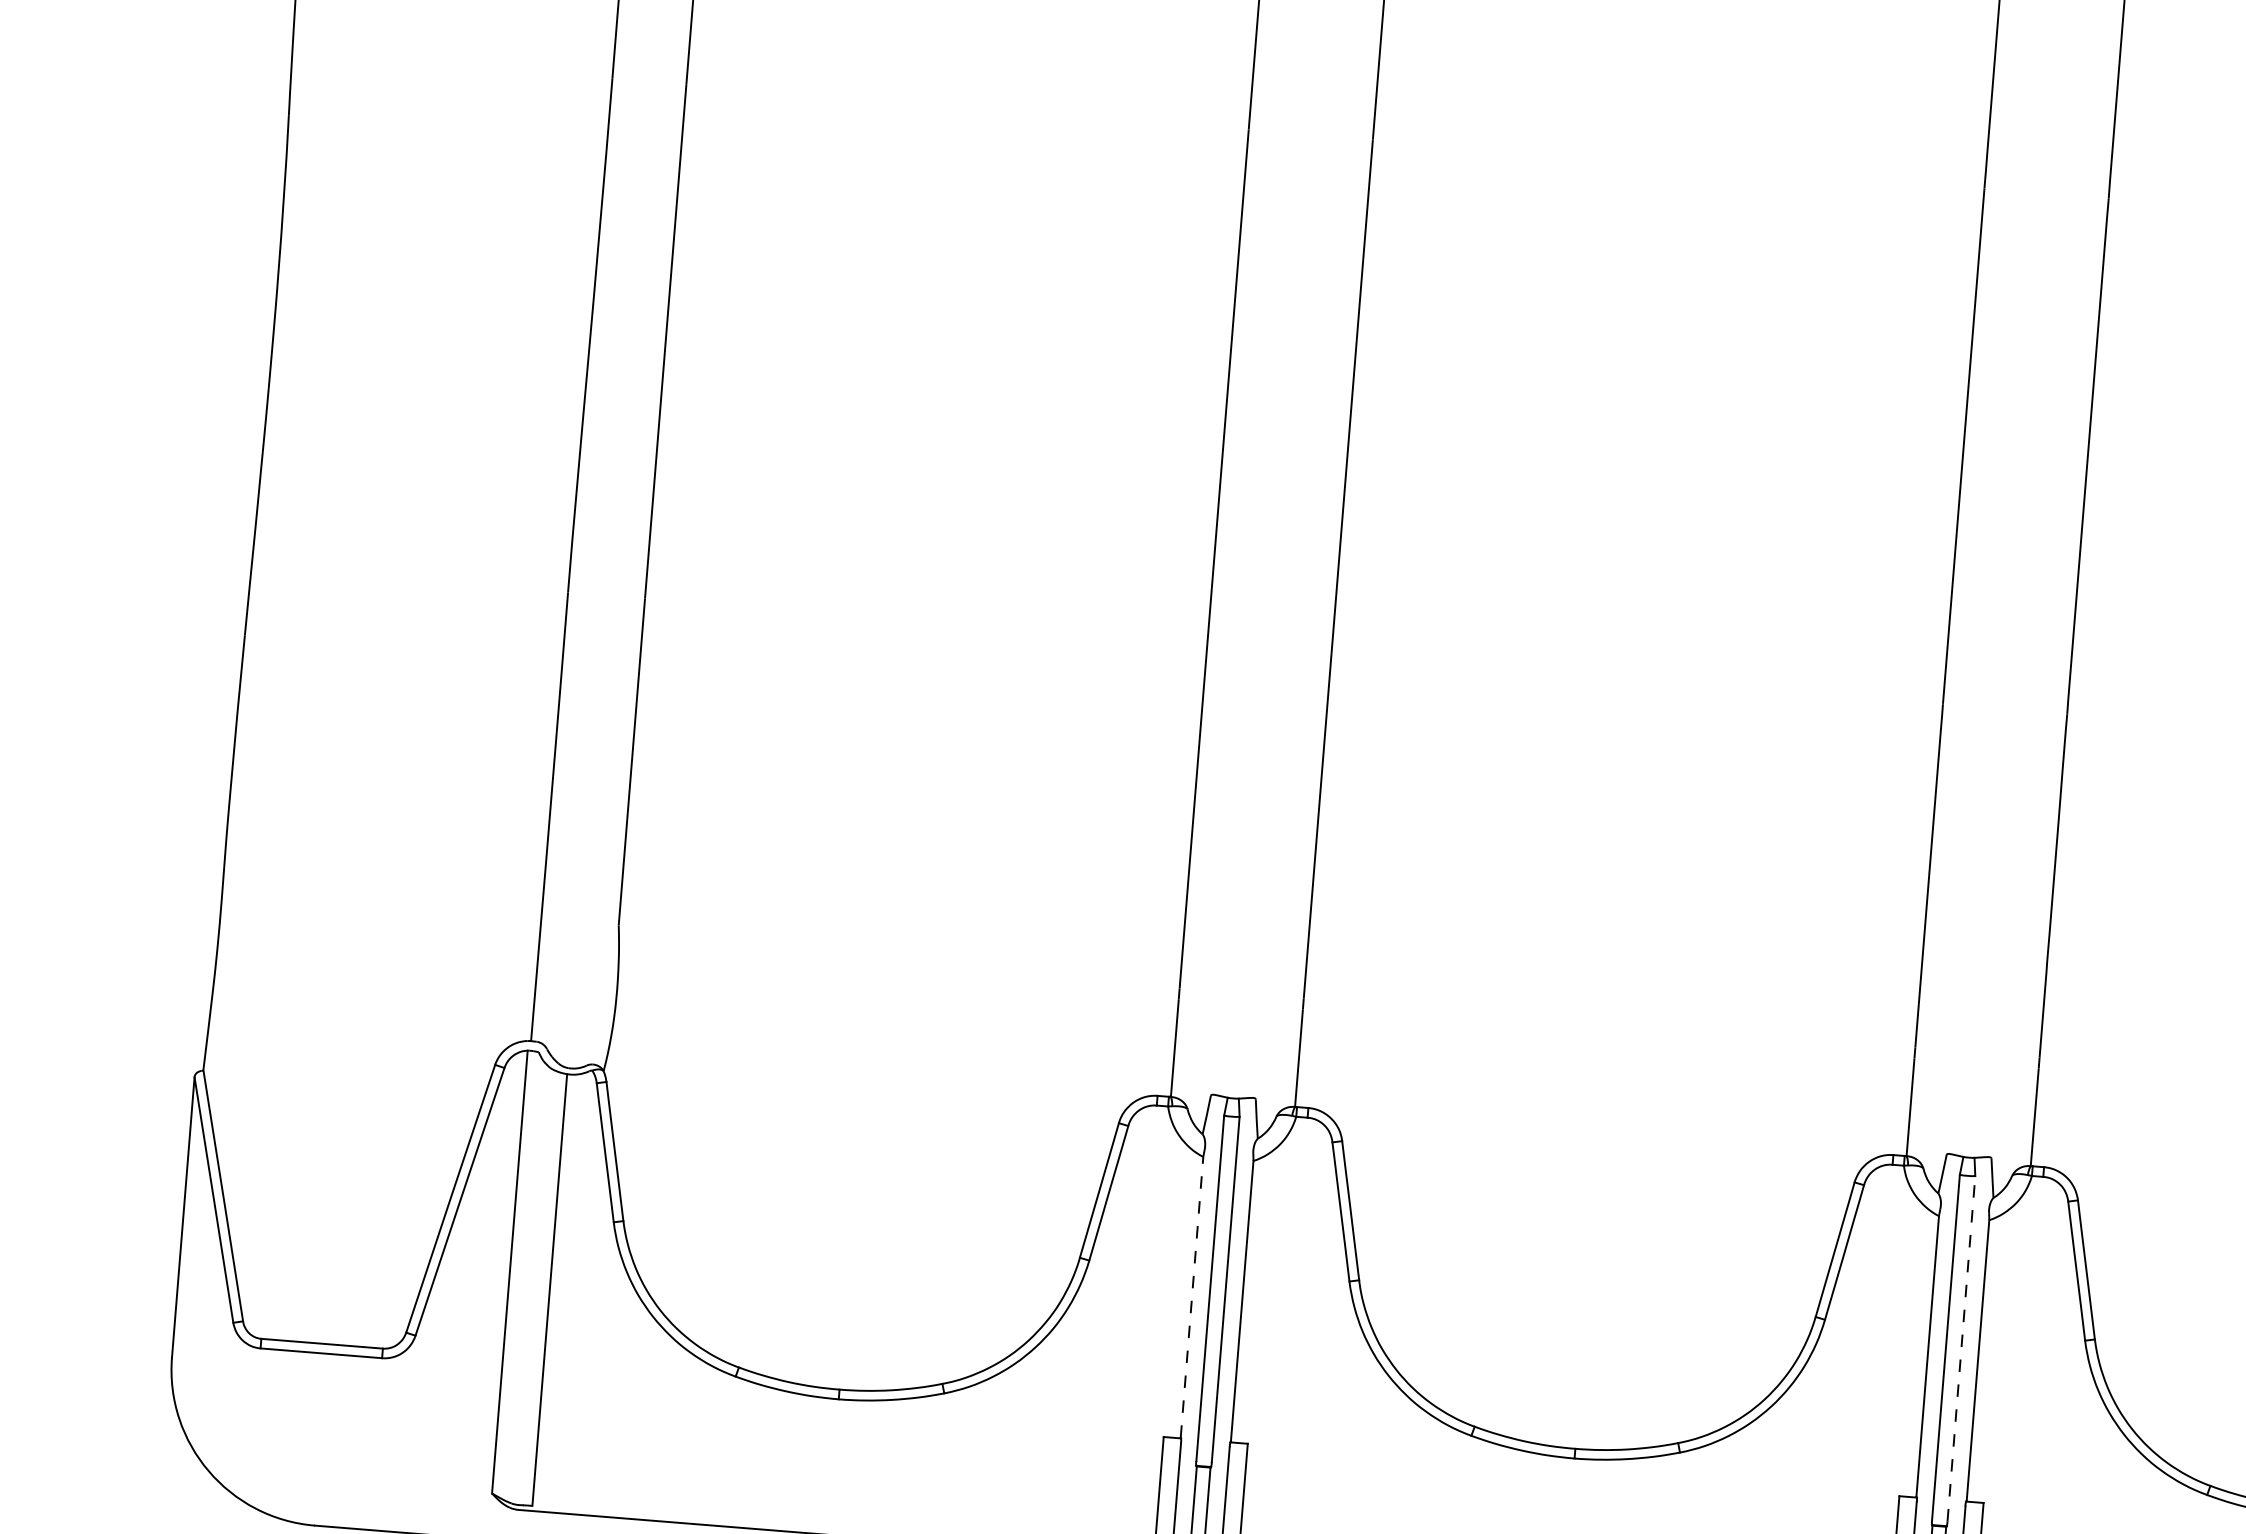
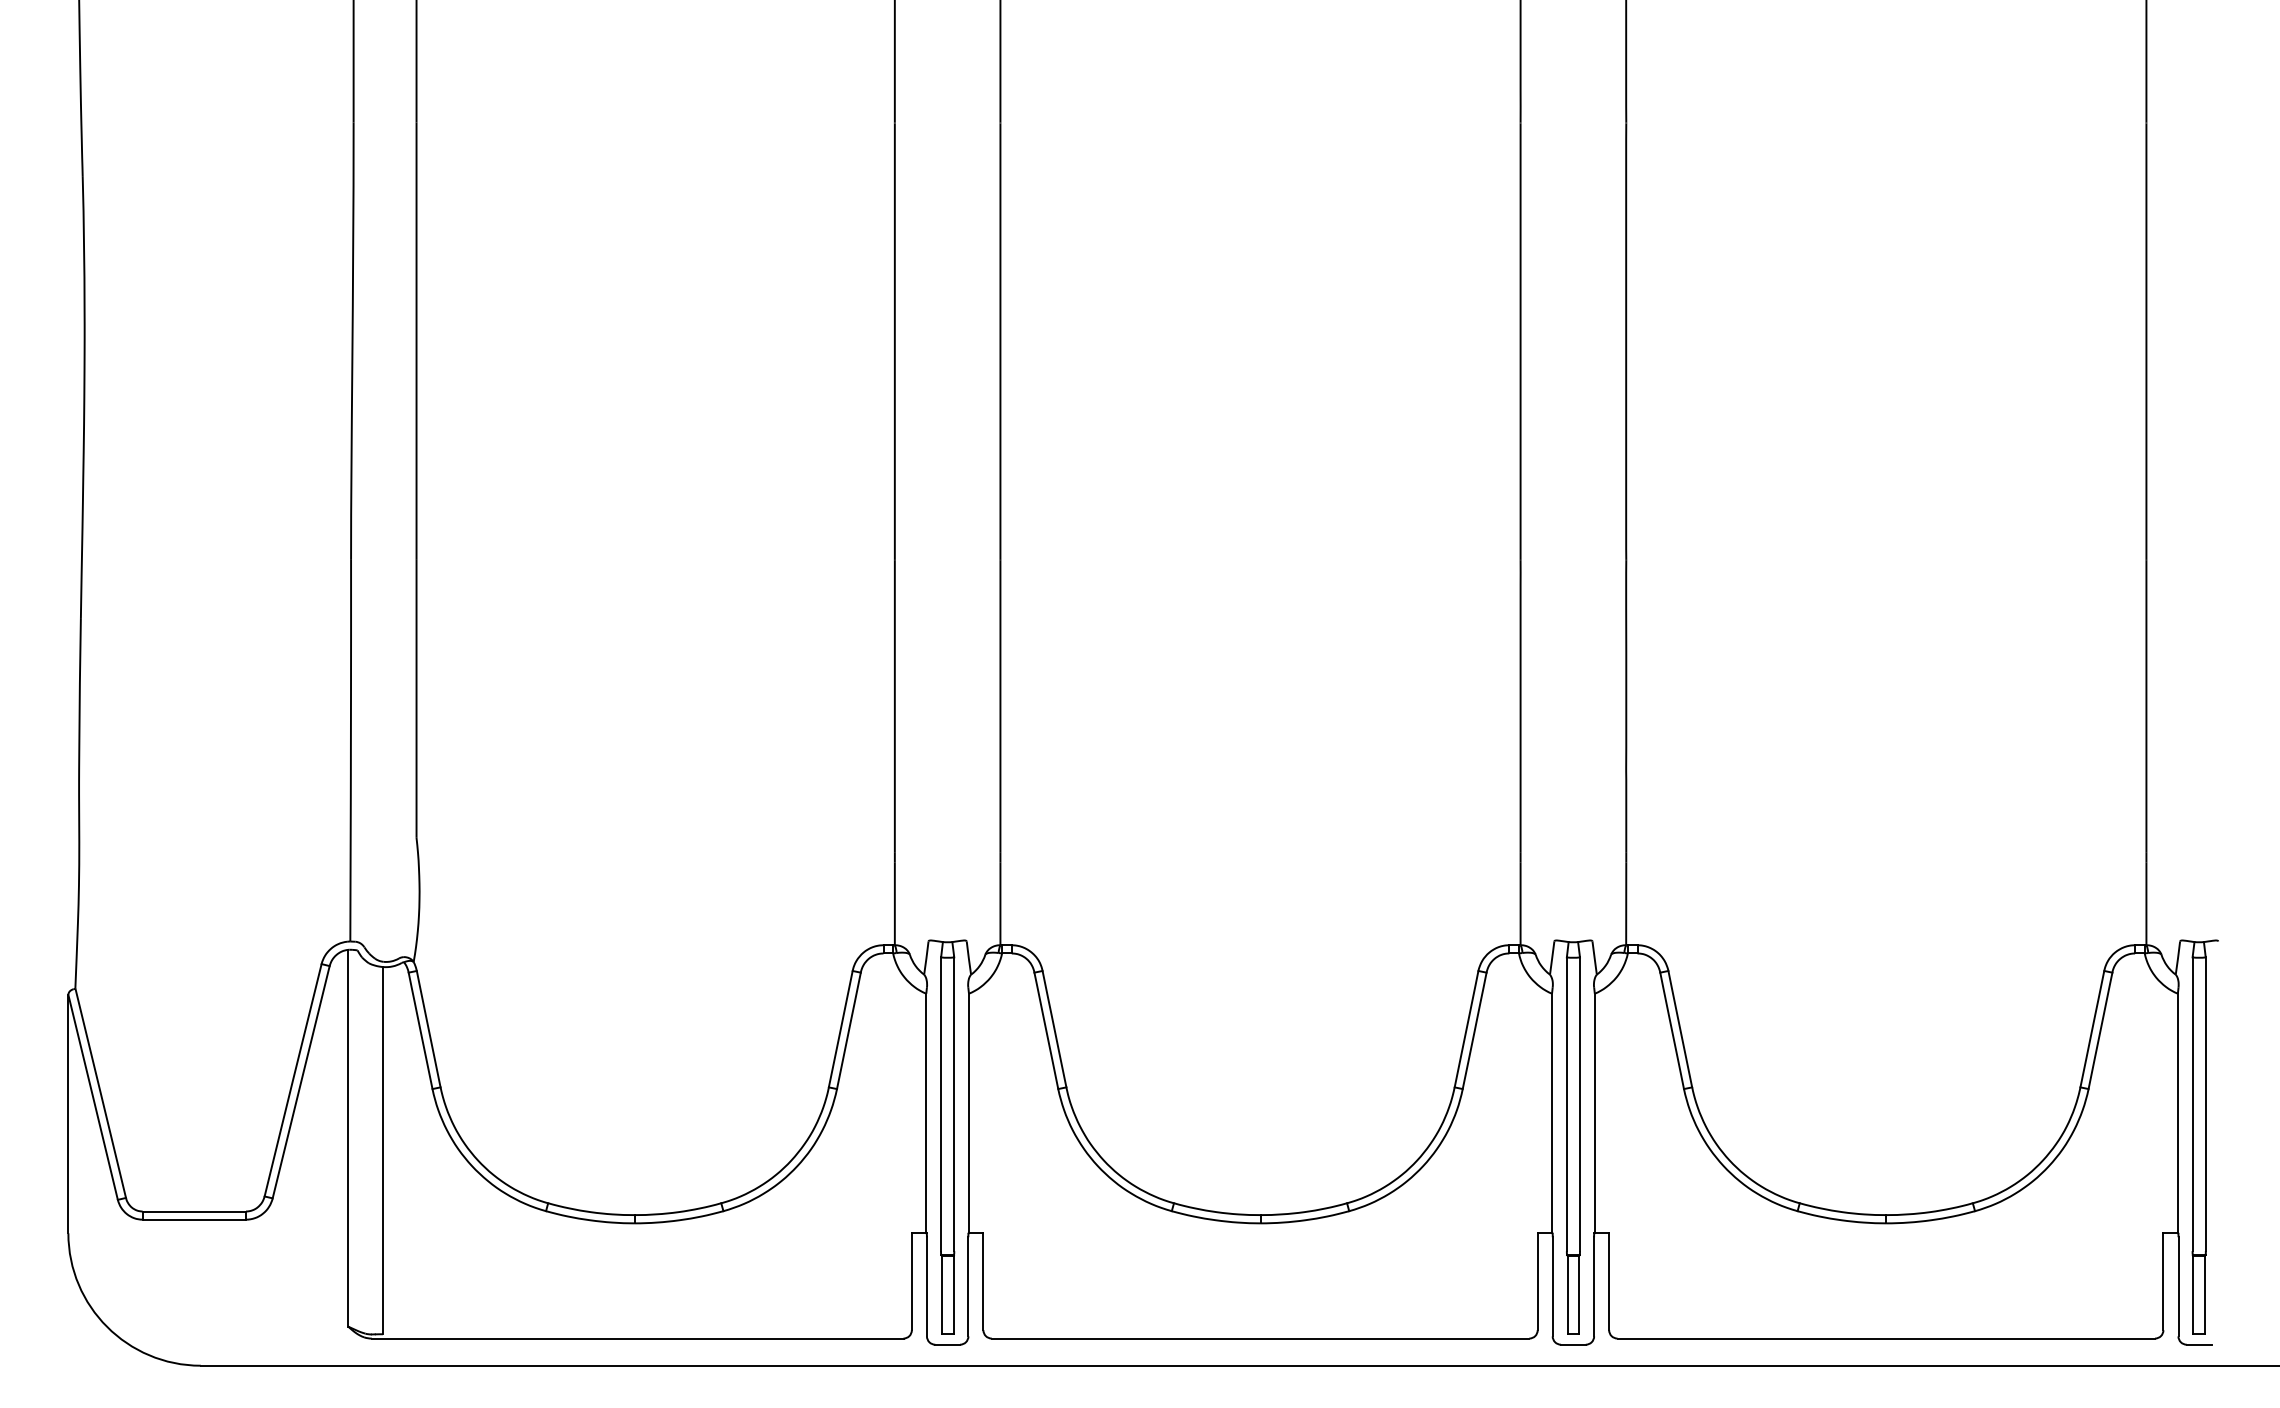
line: (1192, 1296) -> (926, 1112), dashed -> solid
line: (1961, 1349) -> (1580, 1104), dashed -> solid

